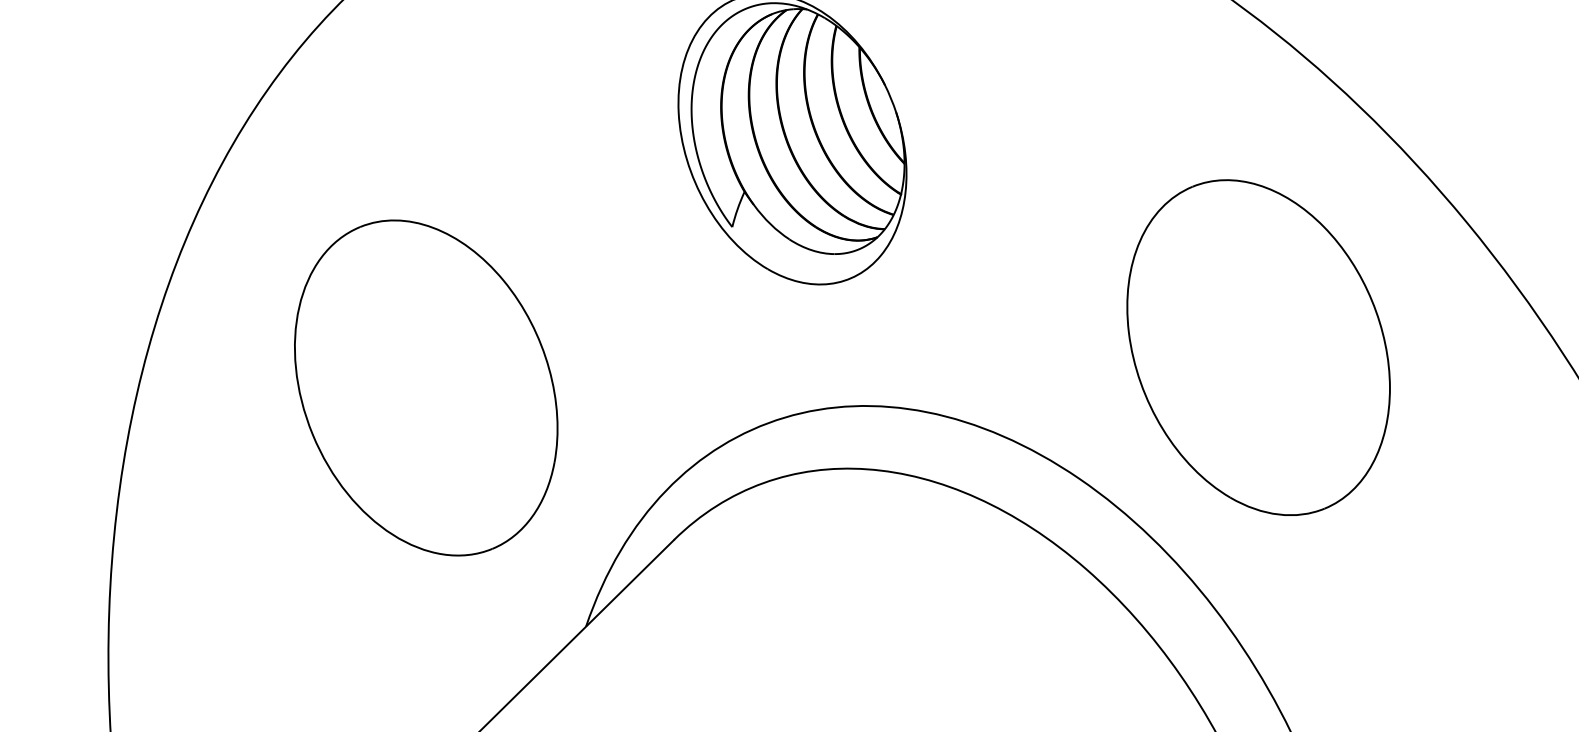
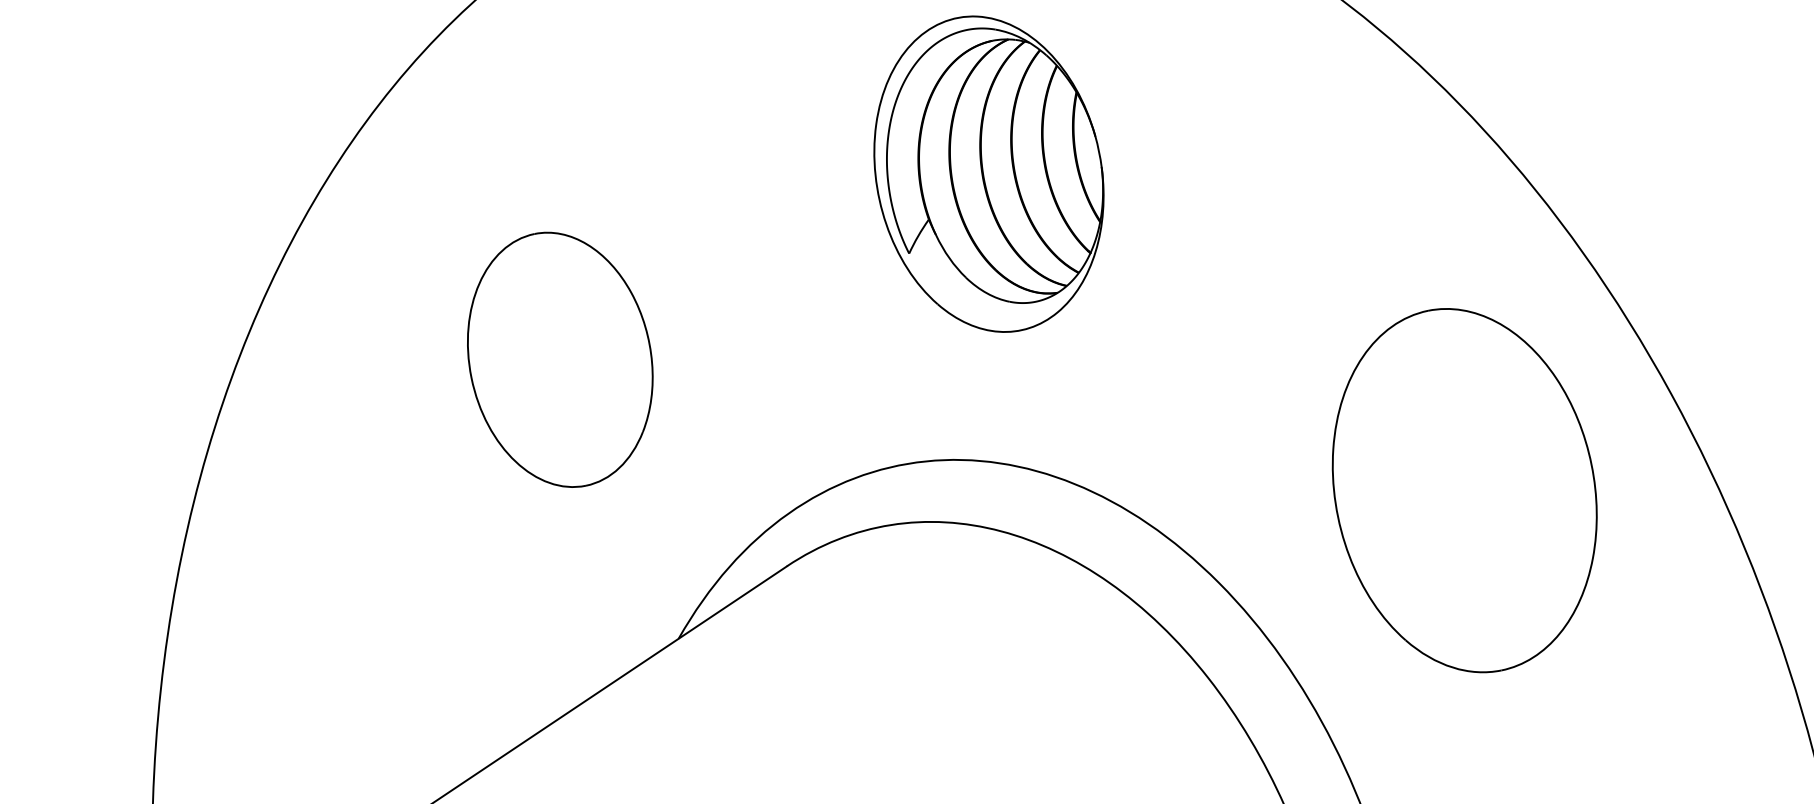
part: (1258, 347) -> (1464, 490), moved
part: (426, 387) -> (560, 359), size x0.7

